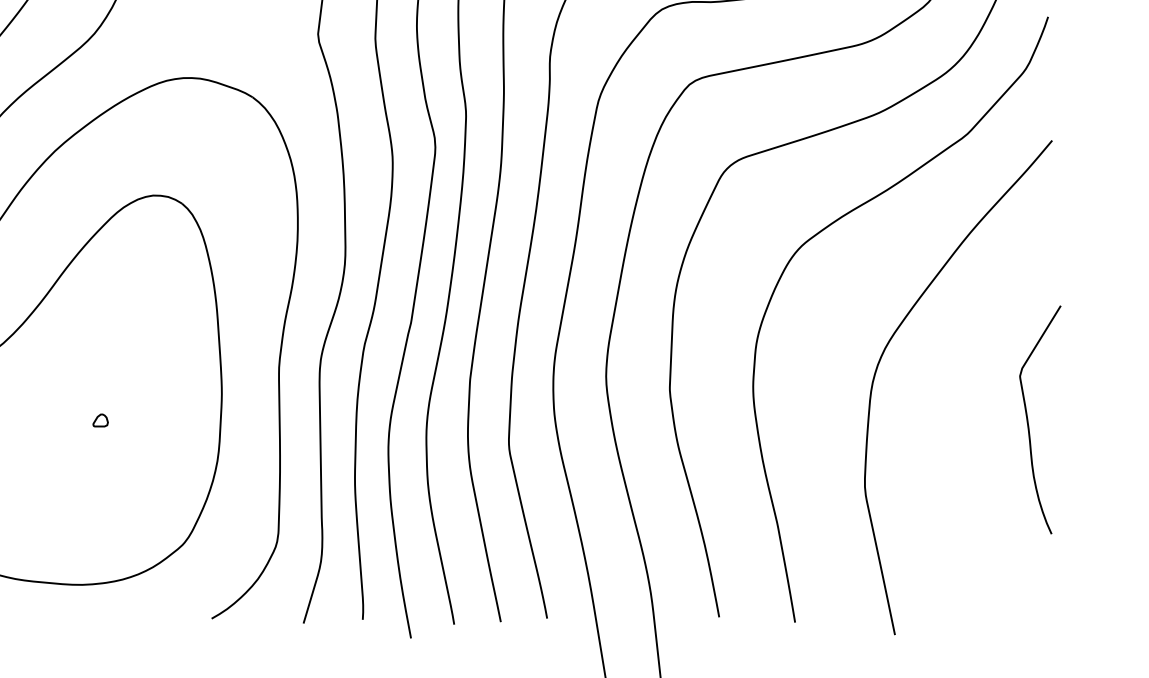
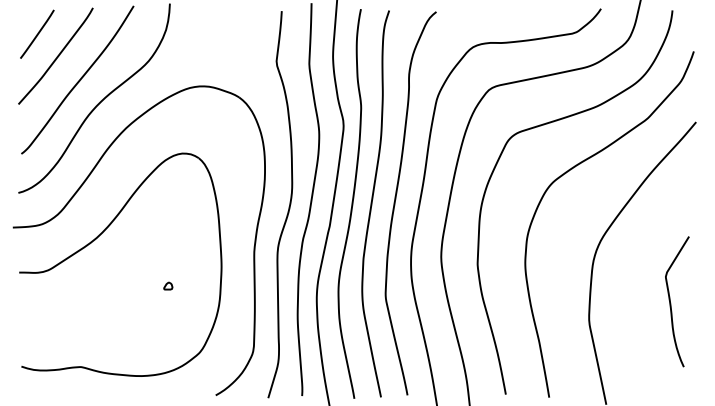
part: (100, 419) -> (168, 285), moved
curve: (1029, 422) -> (671, 303), moved

